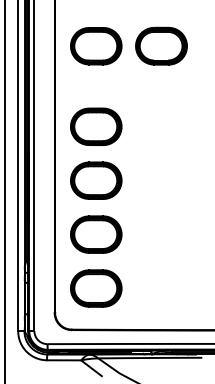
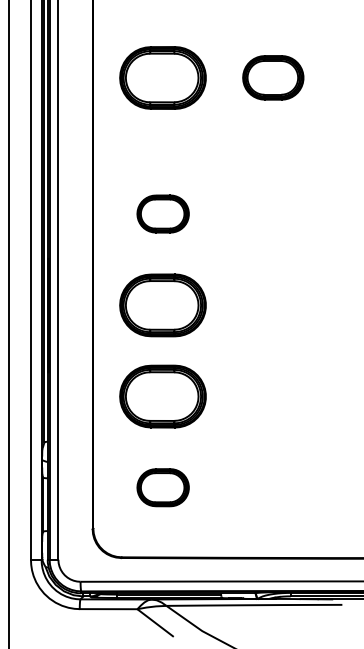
part: (161, 45) -> (273, 76), size x0.7
part: (96, 126) -> (163, 213), size x0.6
part: (96, 288) -> (163, 487), size x0.6

